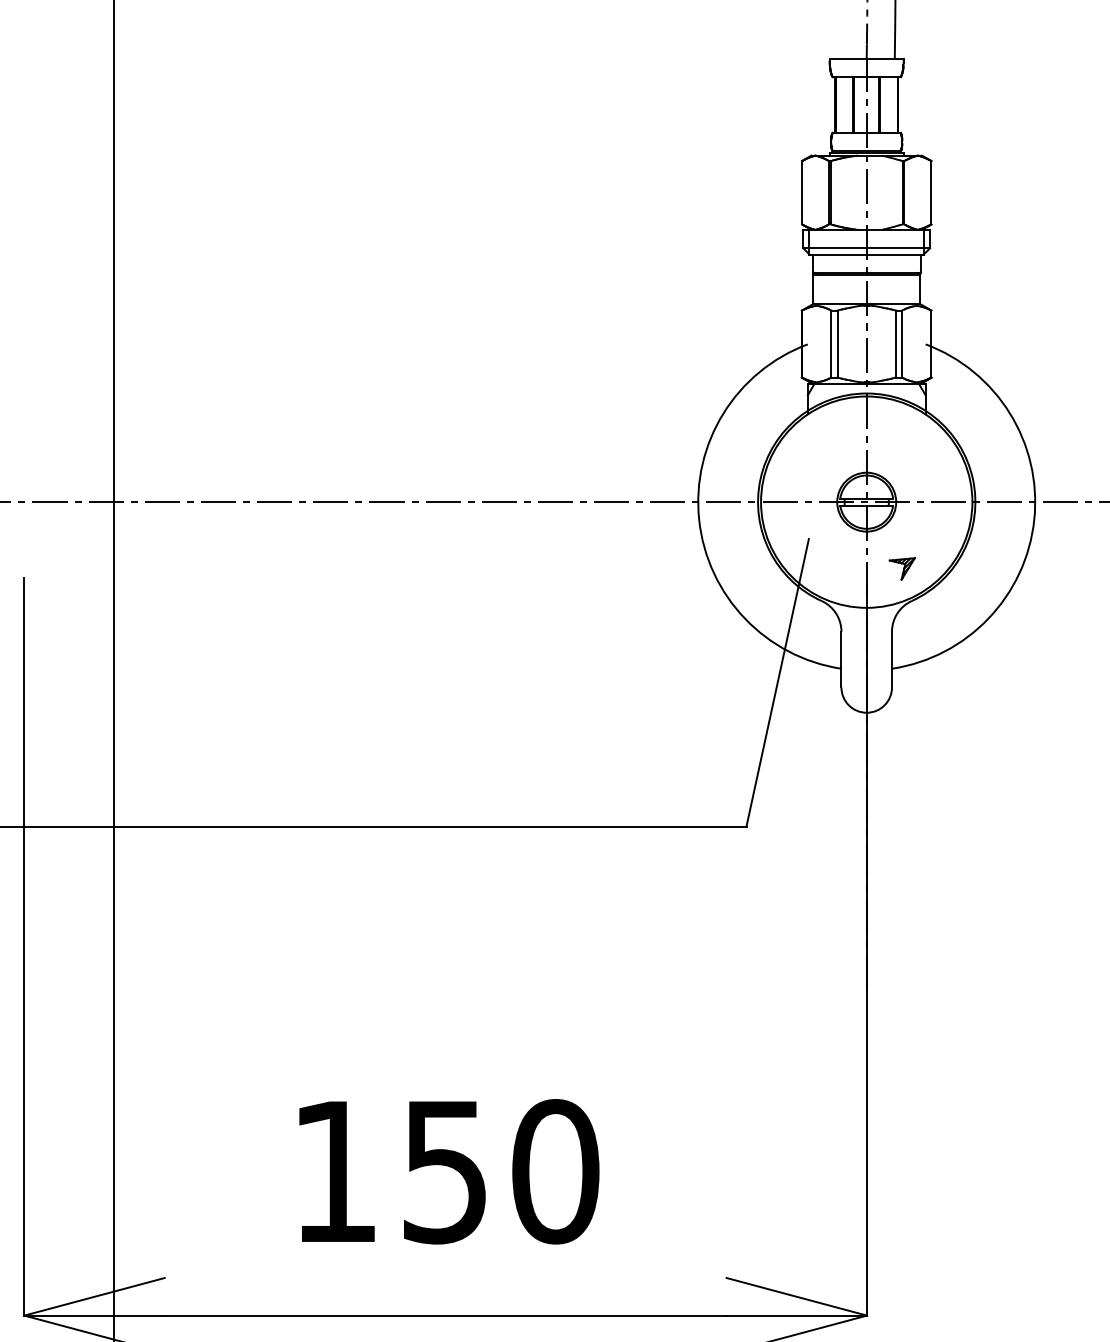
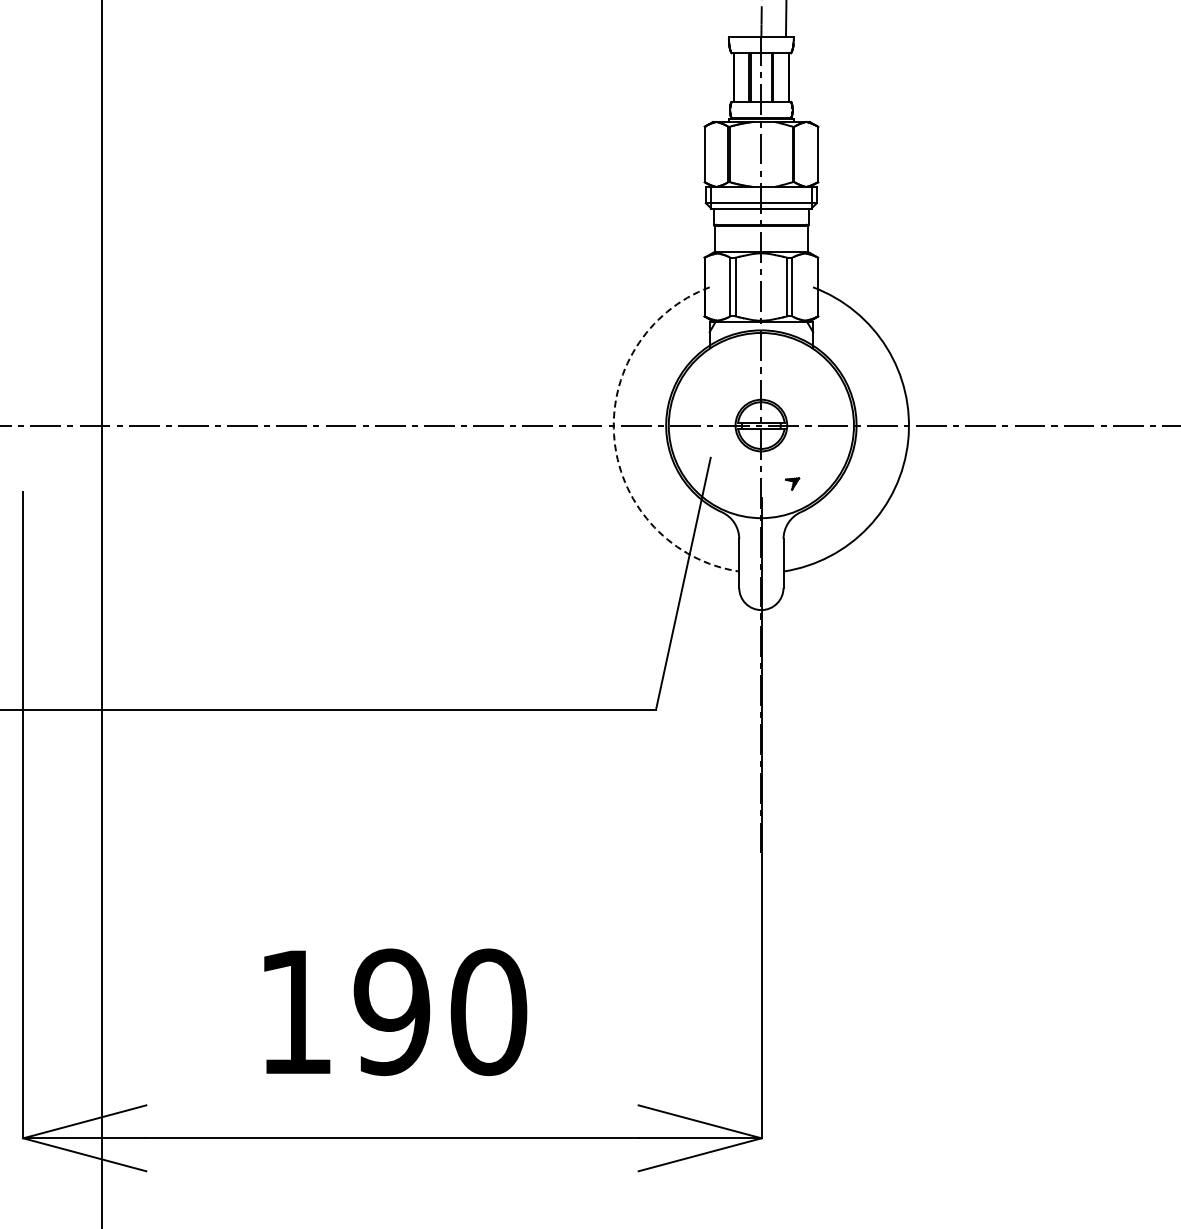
arc: (699, 519) -> (614, 440), solid -> dashed
part: (902, 568) -> (792, 483), size x0.6
text: (444, 1170) -> (391, 1011), 150 -> 190

